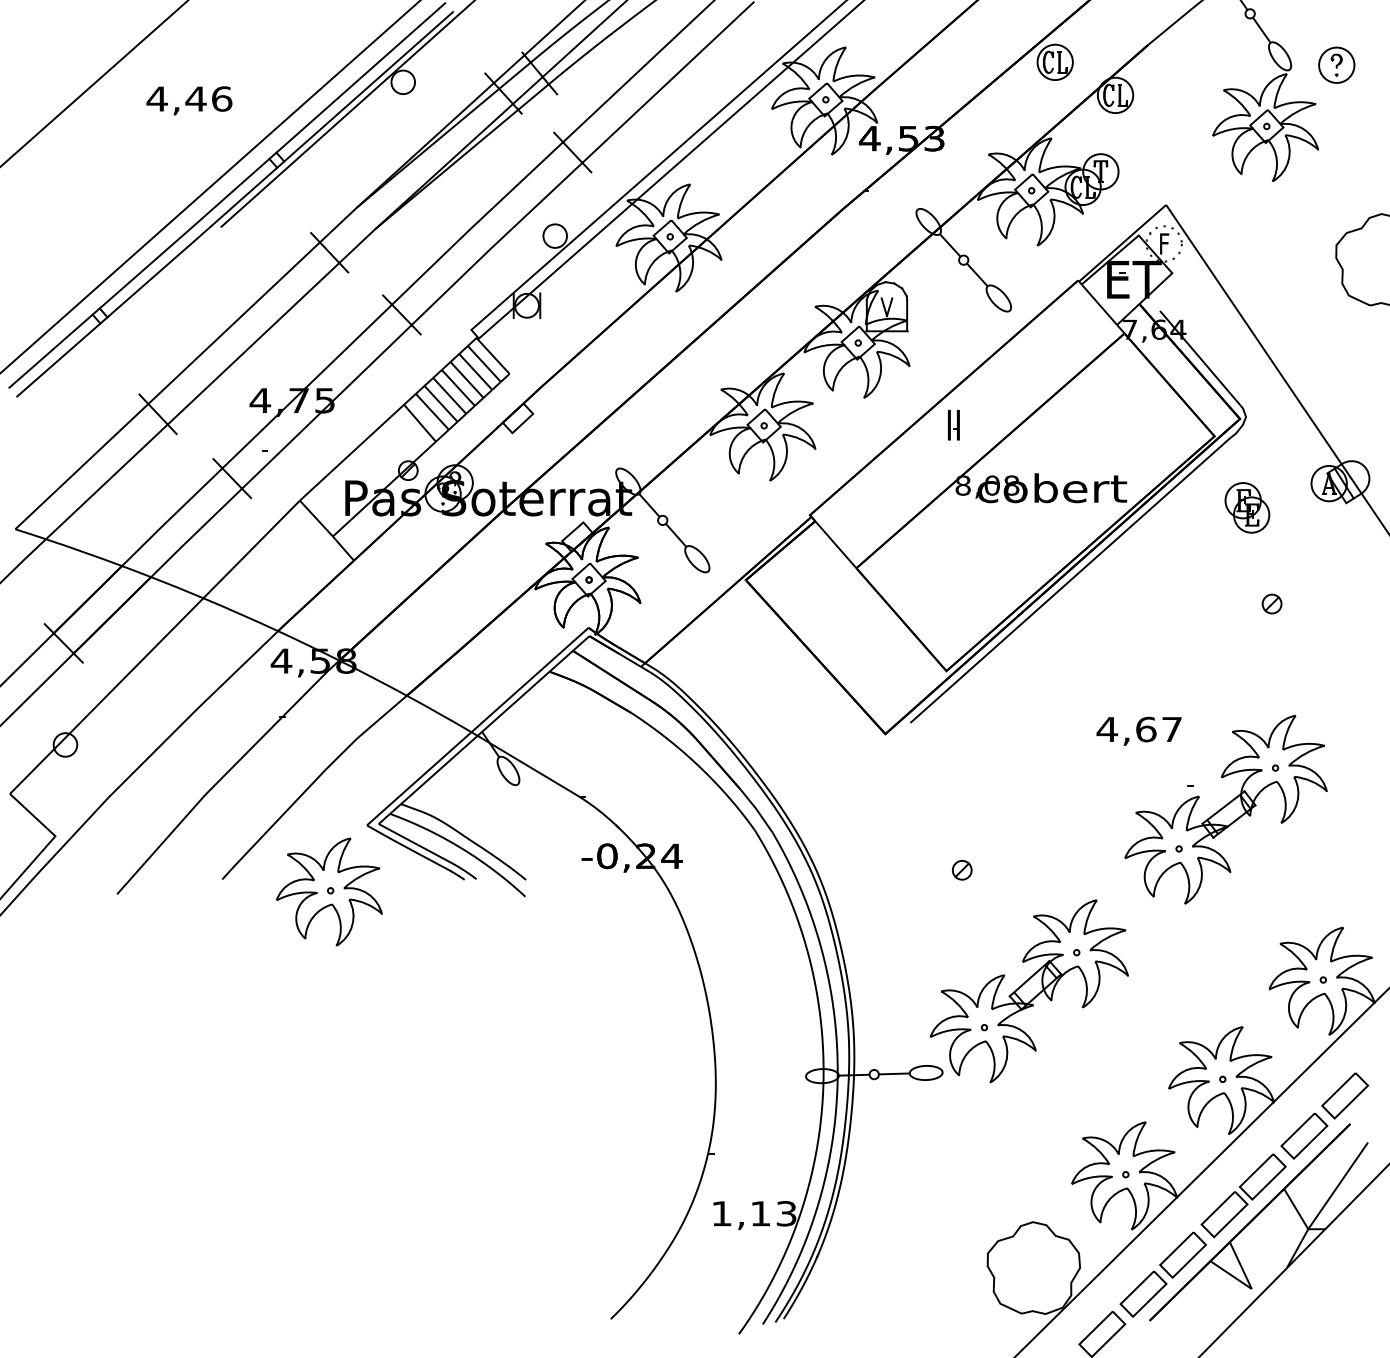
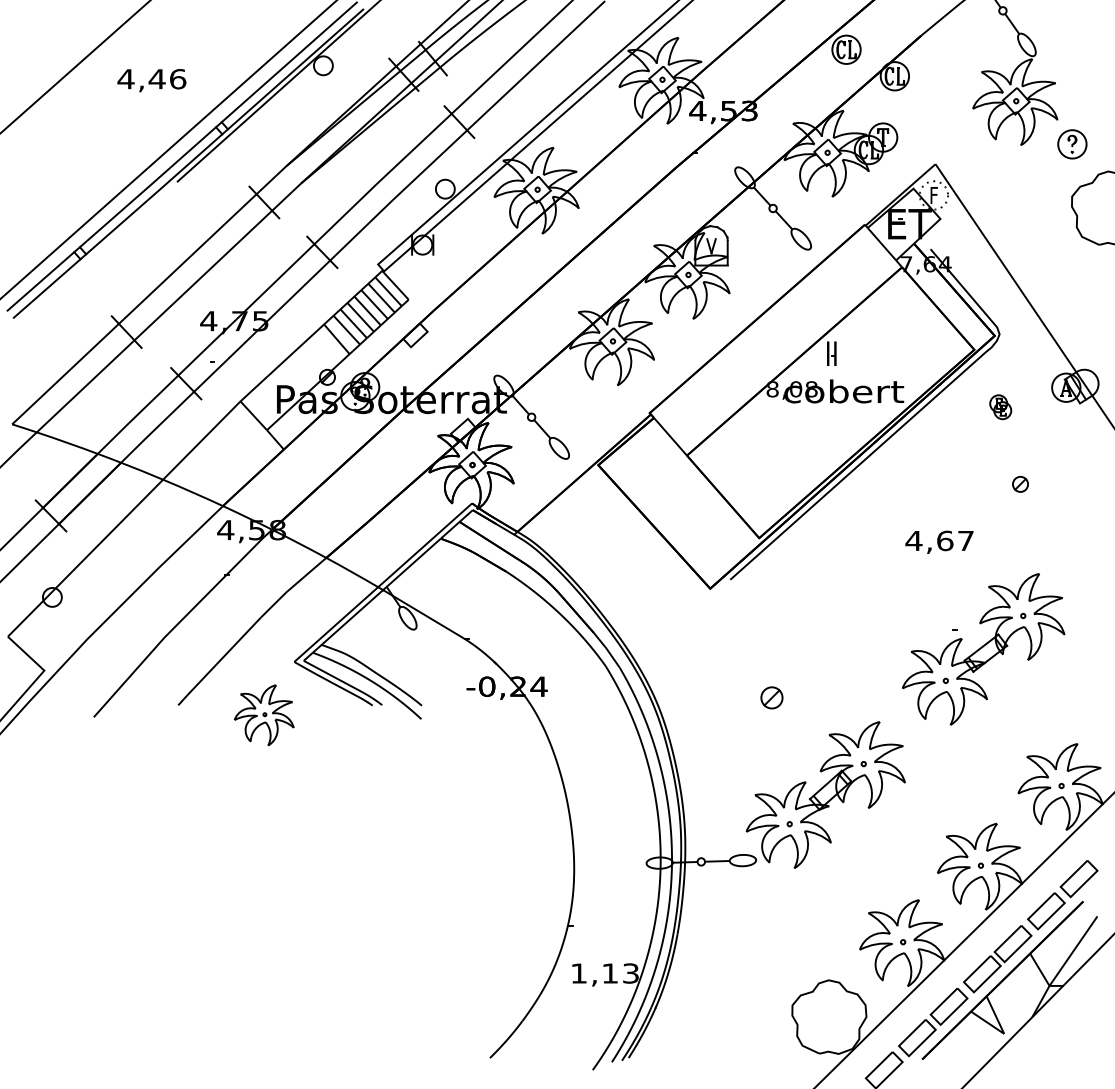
part: (1336, 64) -> (1072, 143), moved
part: (953, 425) -> (831, 353), moved
part: (1247, 507) -> (1000, 406), size x0.6
text: (1138, 730) -> (938, 541), moved
part: (961, 870) -> (771, 698), size x1.4
part: (329, 891) -> (264, 714), size x0.7

